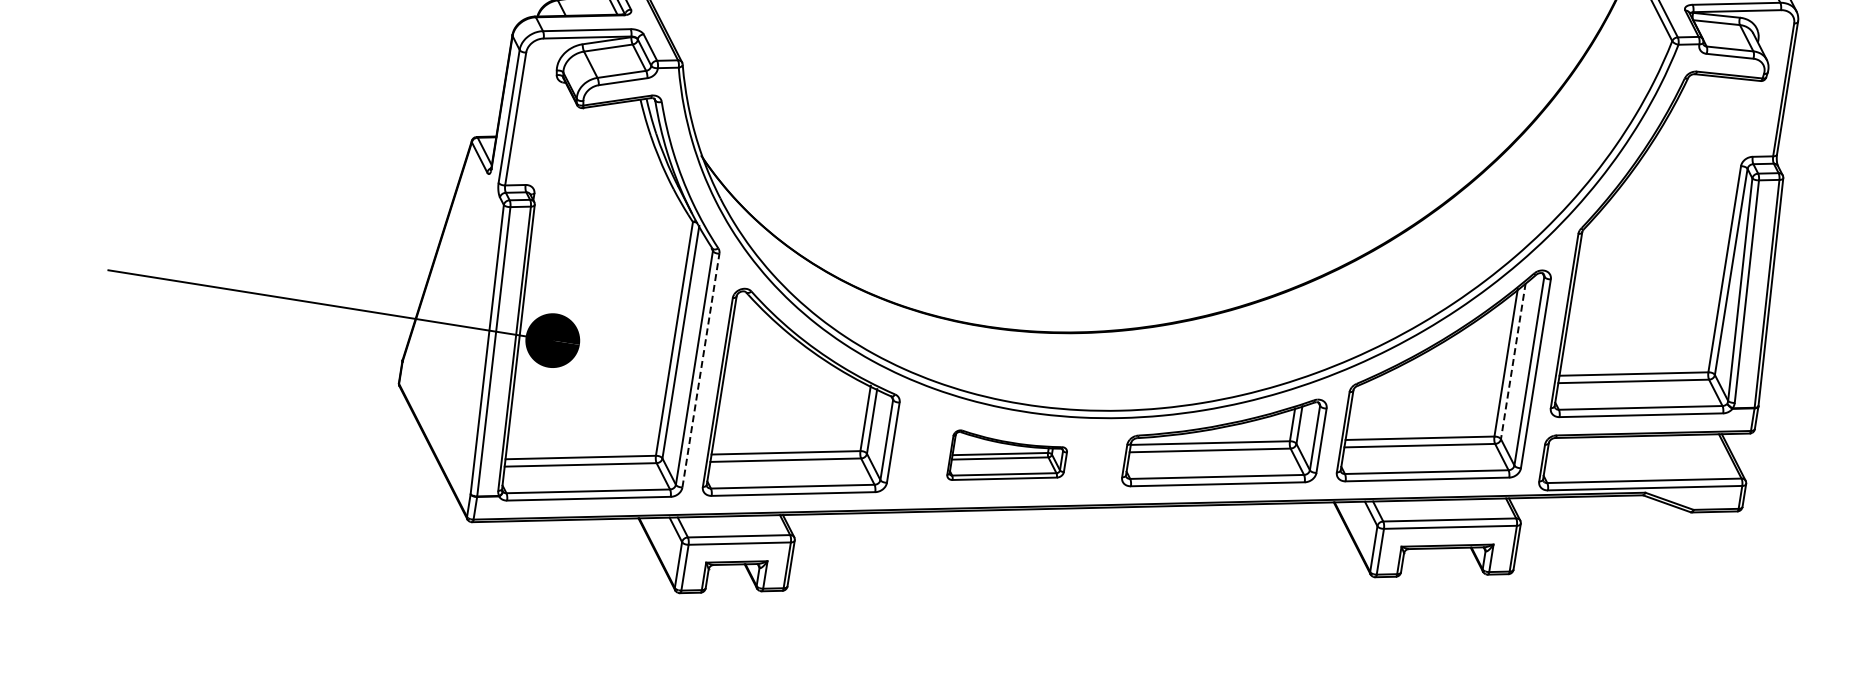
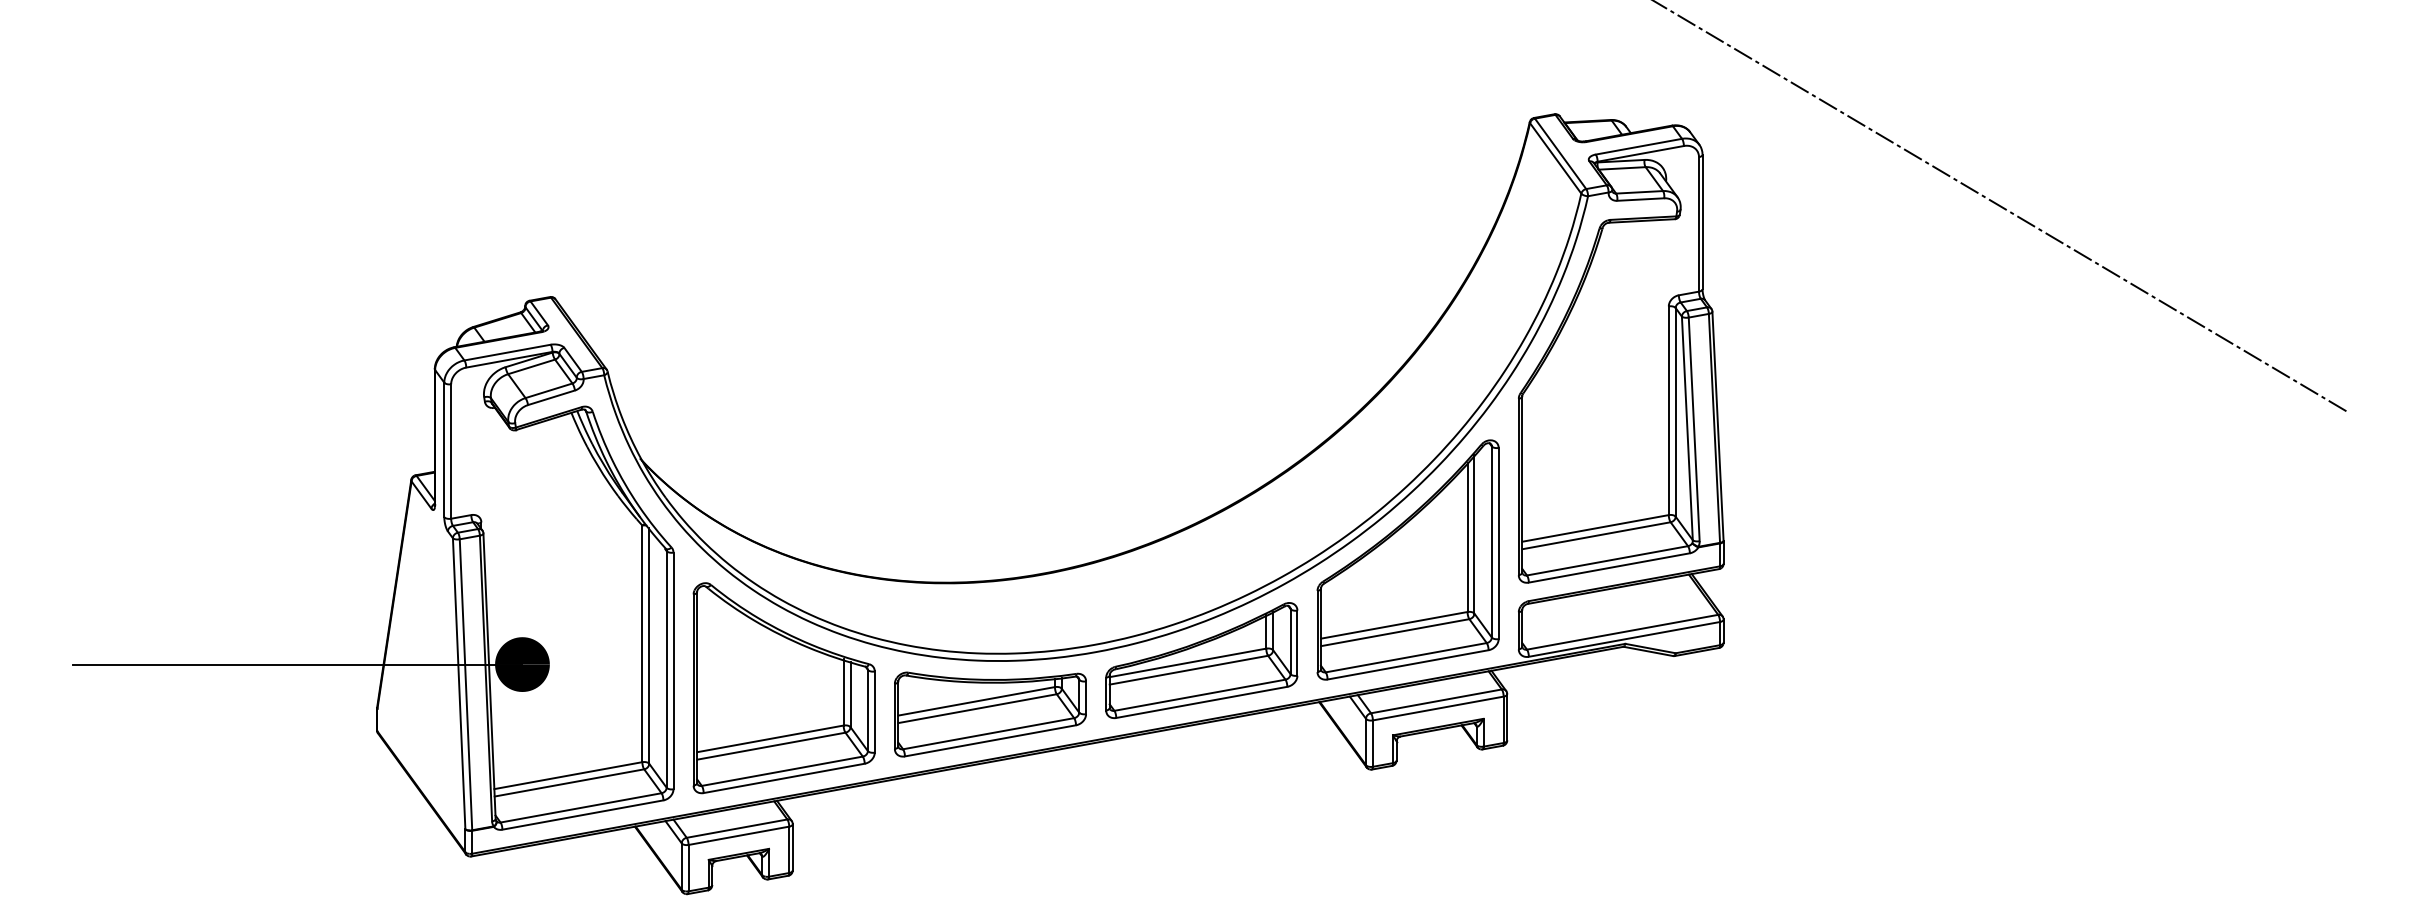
line: (1513, 362) -> (1474, 535), dashed -> solid
line: (701, 370) -> (673, 670), dashed -> solid
part: (1007, 463) -> (990, 714), size x1.67

